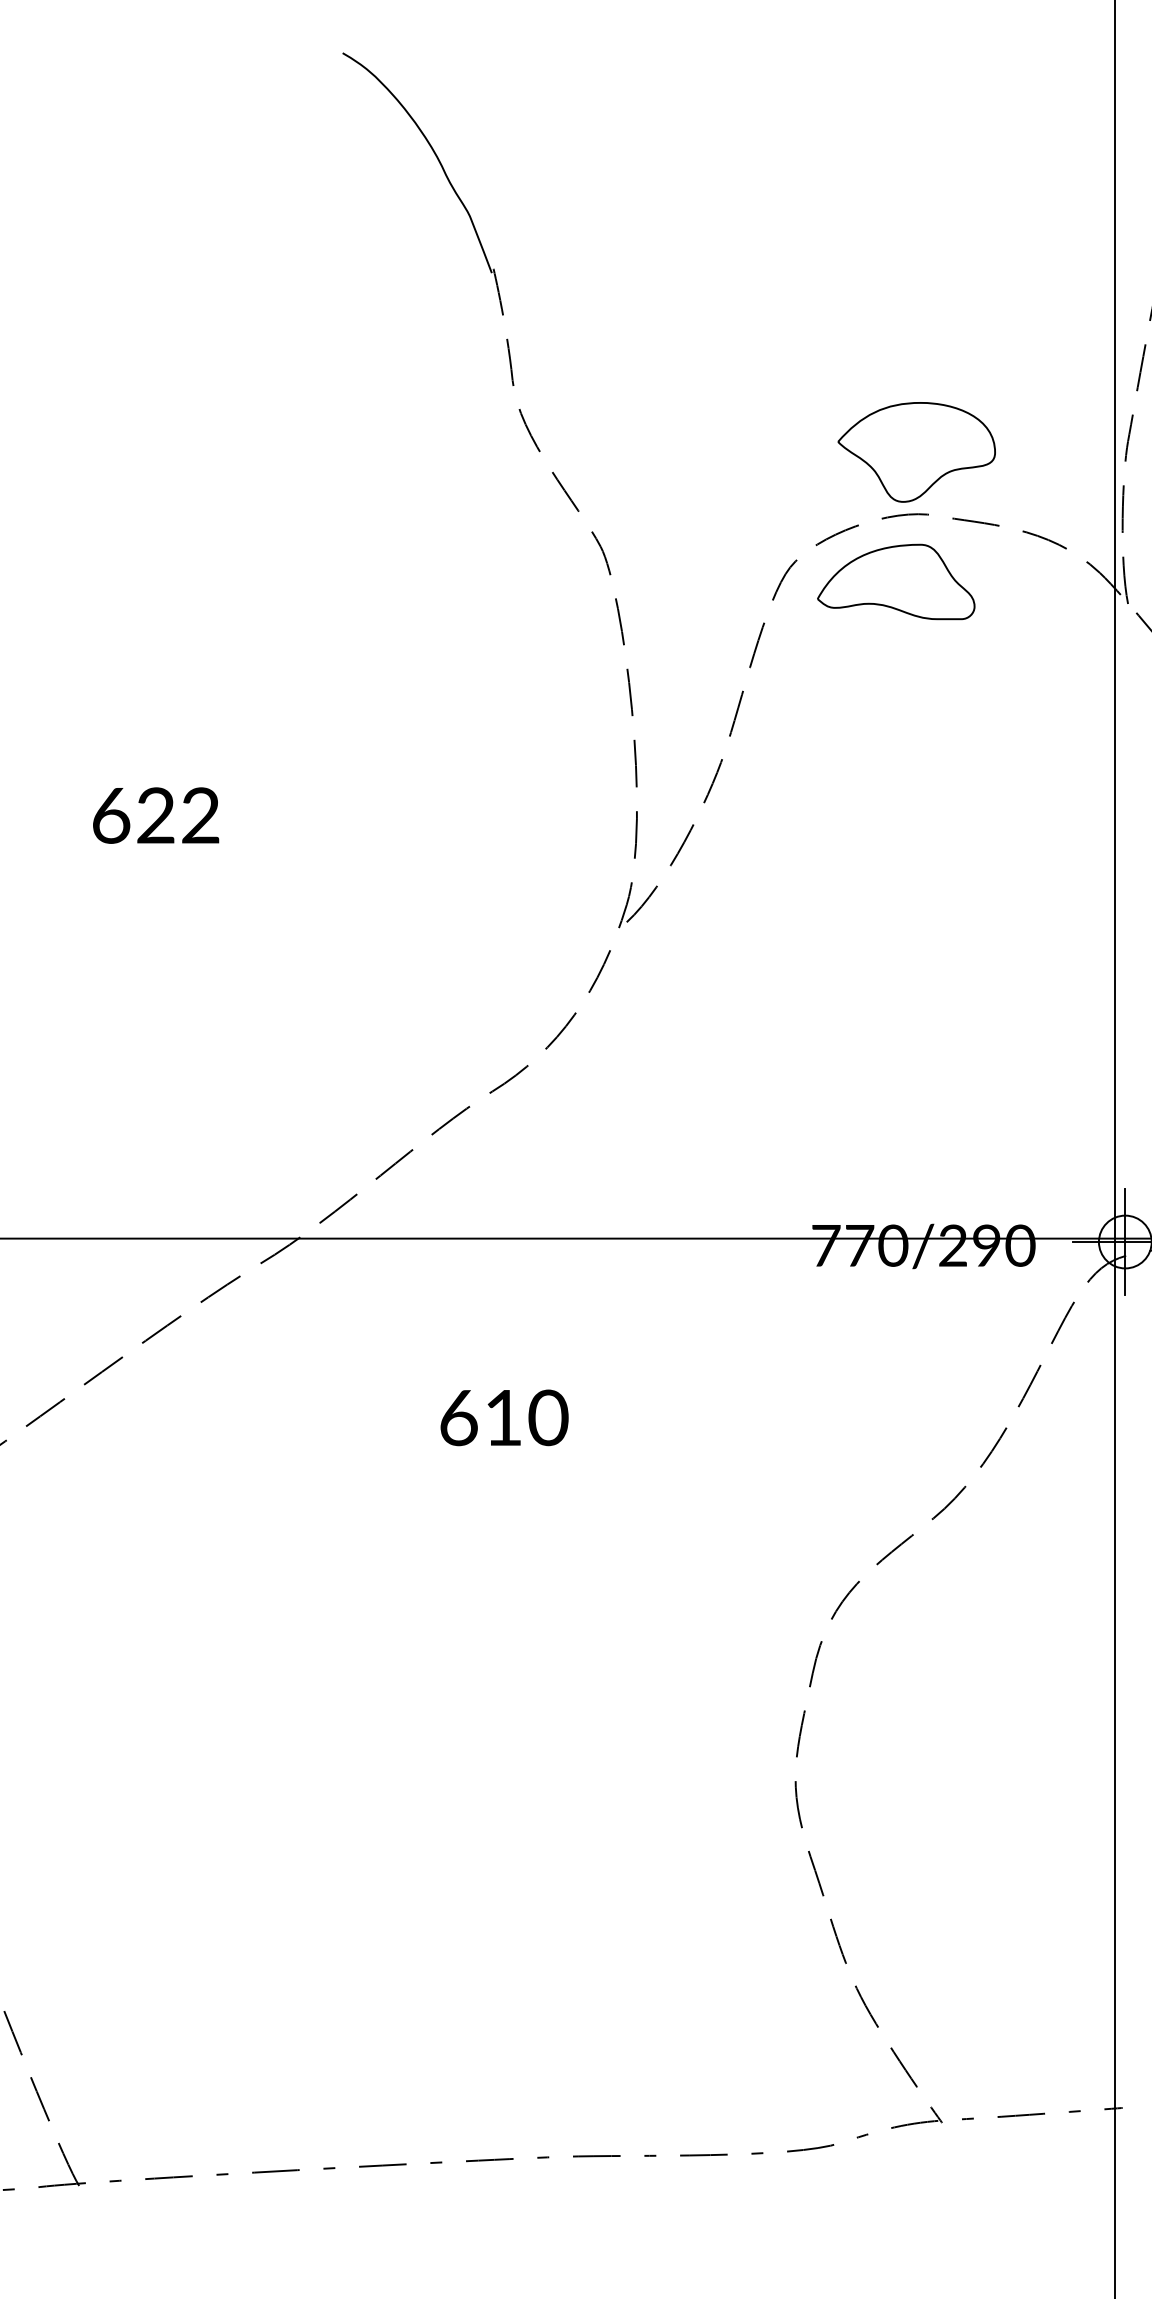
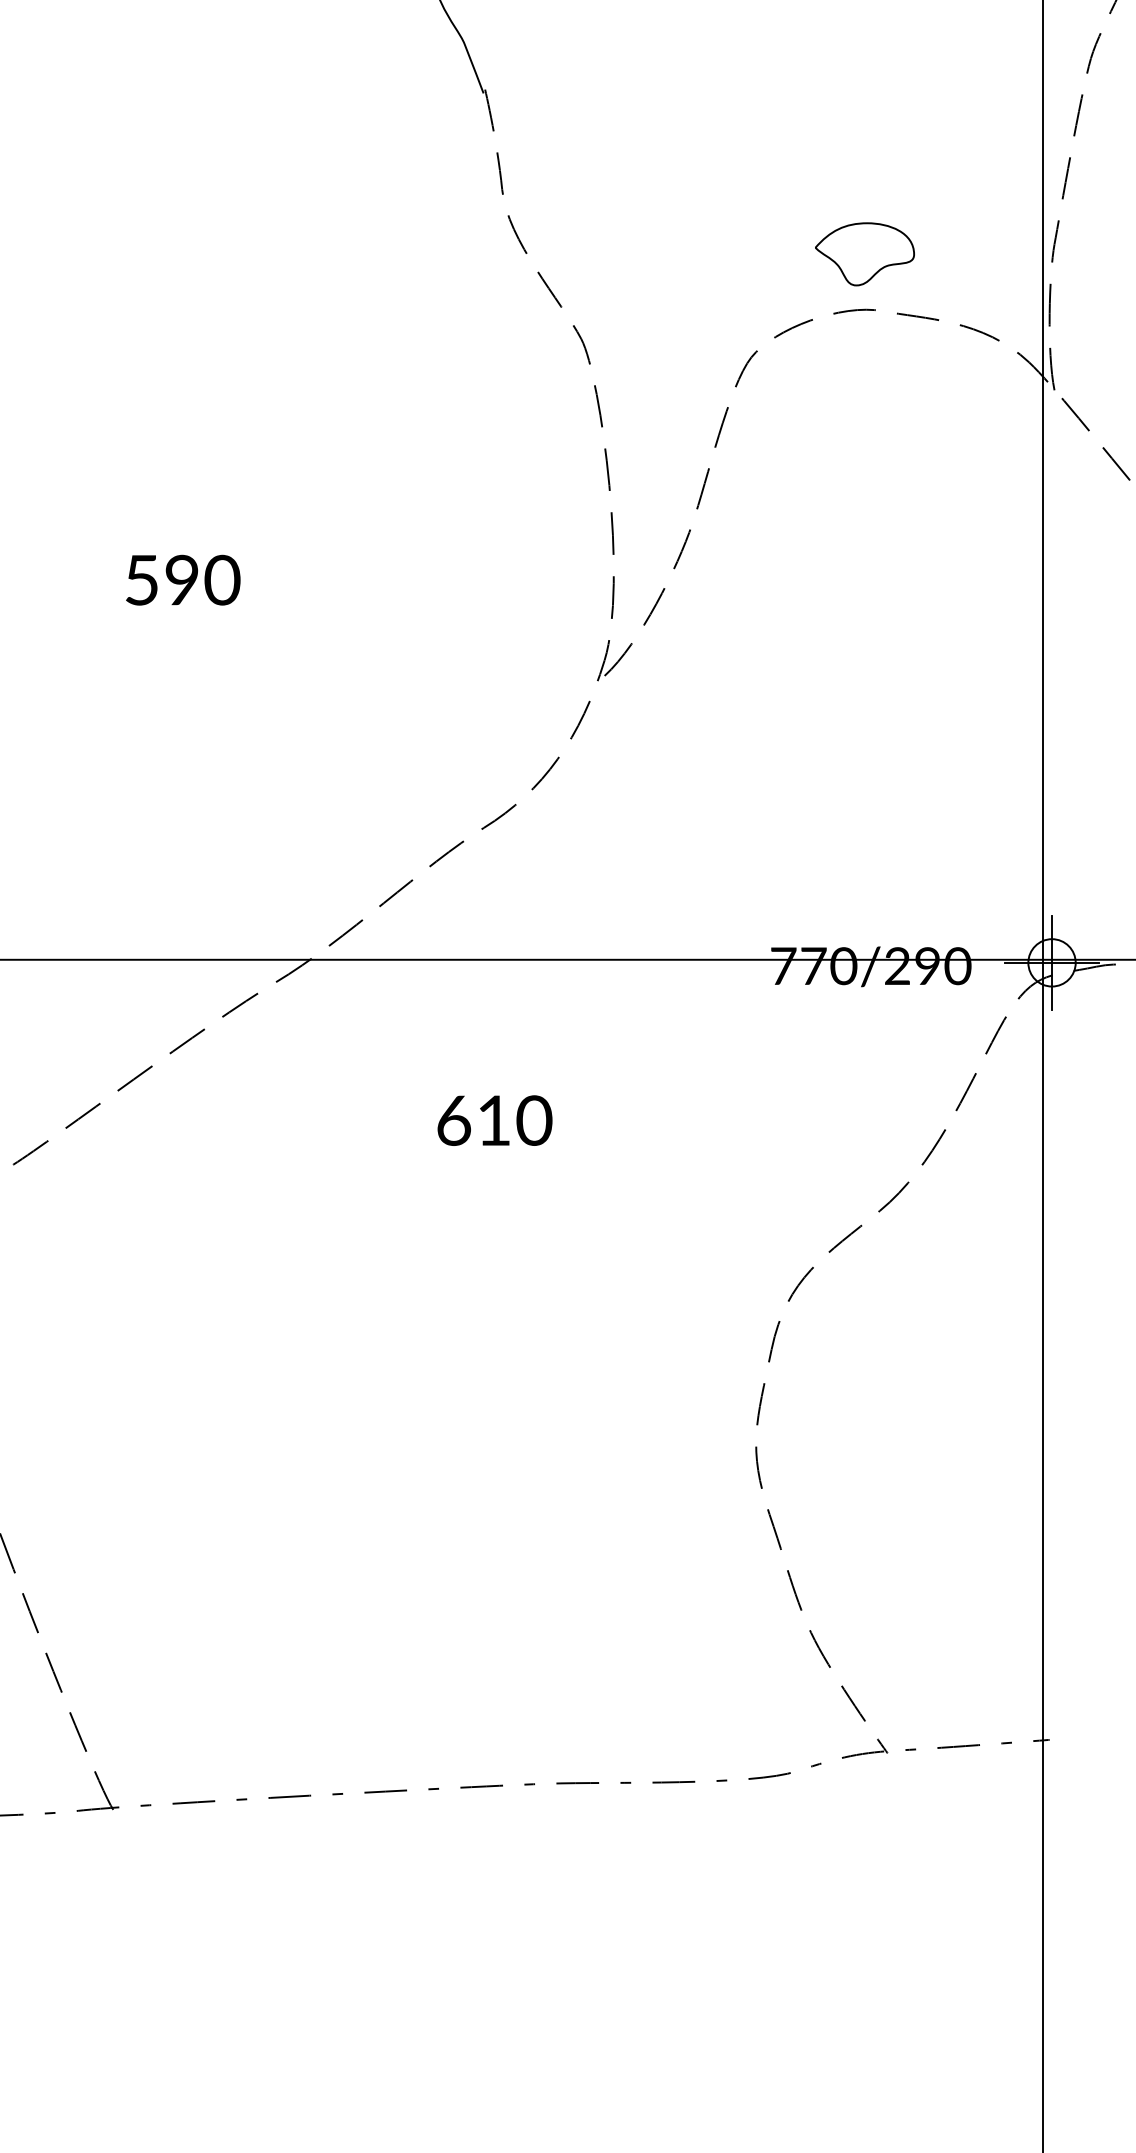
part: (916, 452) -> (864, 254), size x0.7
part: (896, 581) -> (846, 370), removed
text: (156, 815) -> (182, 580), 622 -> 590

